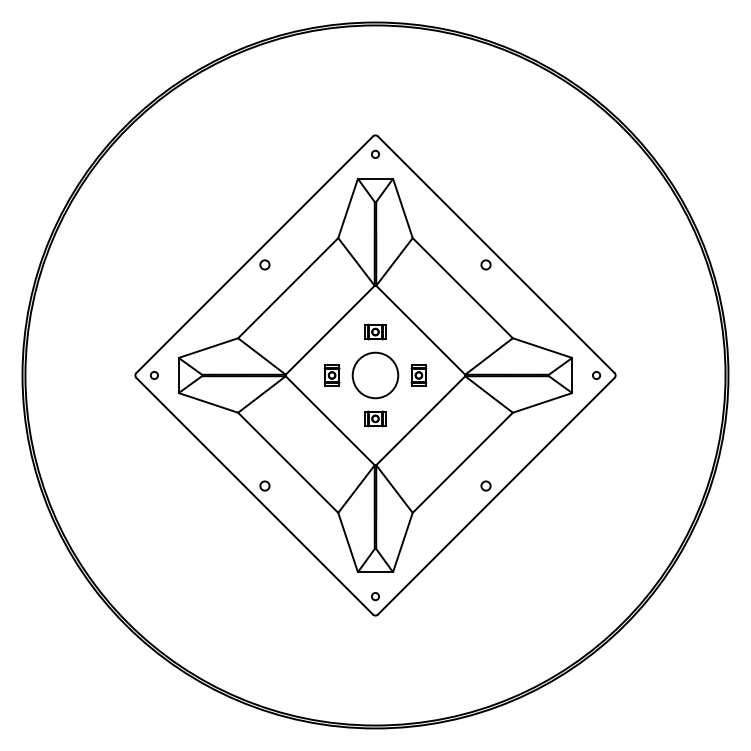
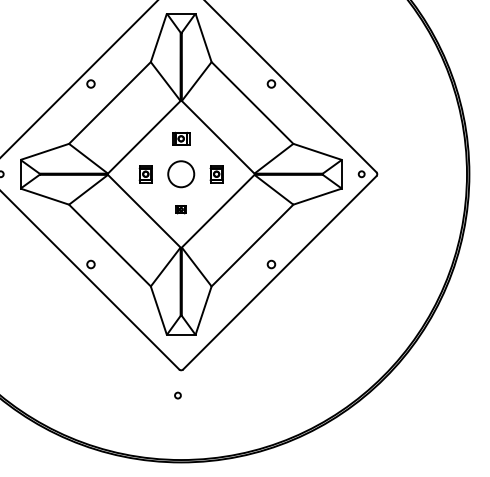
circle: (375, 375) -> (181, 174), size x0.7
part: (375, 418) -> (181, 209), size x0.6
circle: (375, 596) -> (177, 395), moved

